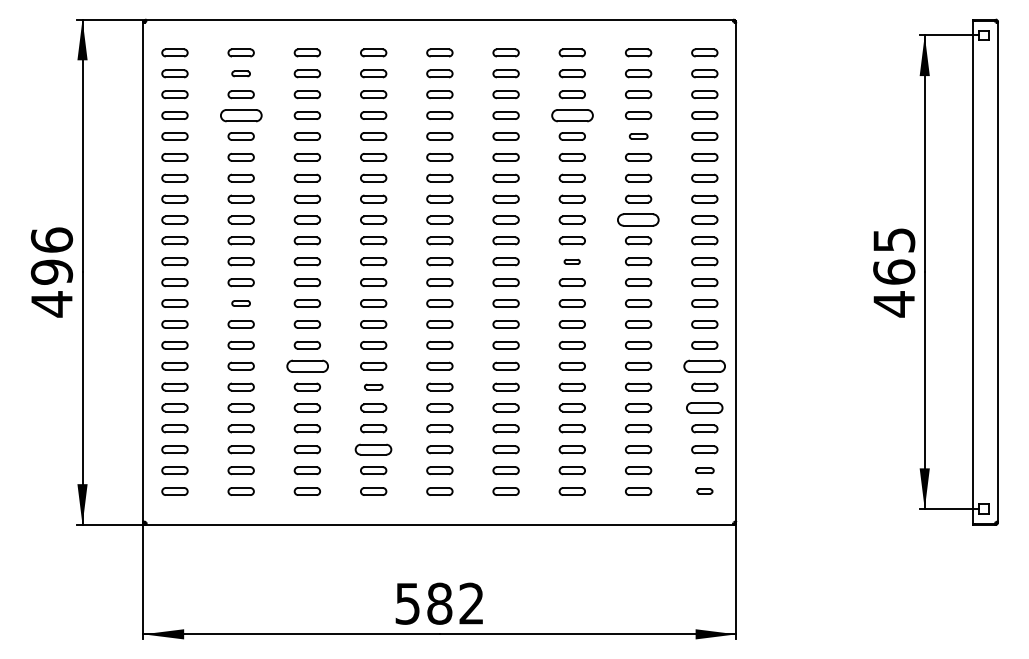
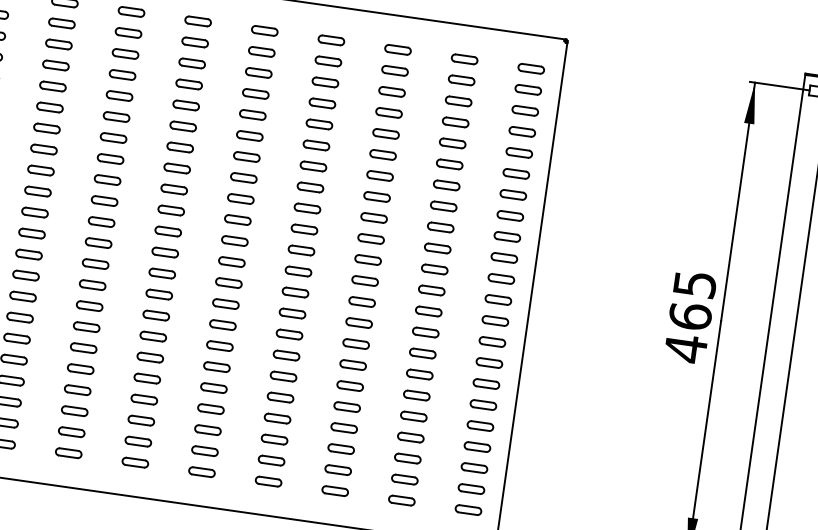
part: (240, 73) -> (61, 23), size x1.43
part: (240, 115) -> (55, 65), size x0.62
part: (571, 115) -> (388, 112), size x0.62
part: (638, 136) -> (452, 143), size x1.43
part: (638, 219) -> (440, 226), size x0.62
part: (571, 261) -> (367, 259), size x1.67
part: (240, 303) -> (28, 254), size x1.43
part: (306, 365) -> (85, 326), size x0.62
part: (704, 365) -> (486, 383), size x0.62
part: (373, 386) -> (150, 356), size x1.43
part: (704, 407) -> (480, 425), size x0.71
part: (373, 449) -> (141, 420), size x0.71
part: (704, 470) -> (471, 488), size x1.43
part: (704, 491) -> (468, 509), size x1.67

